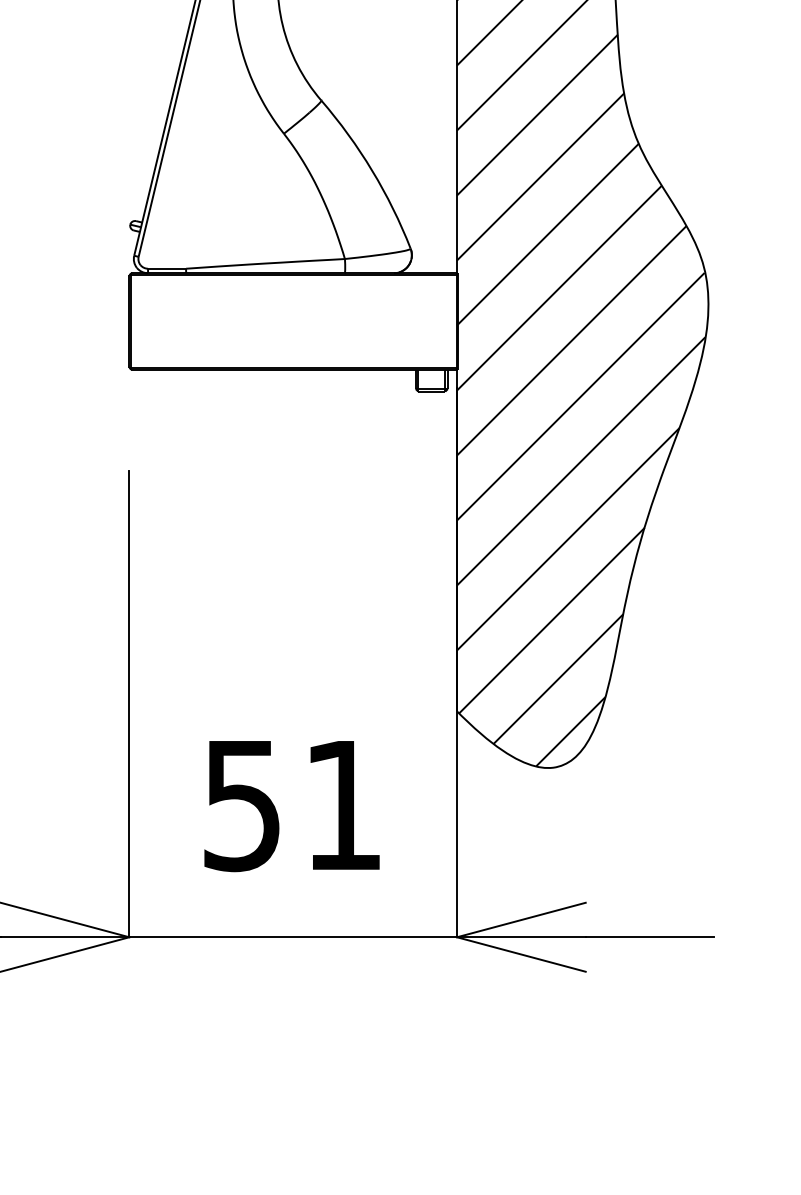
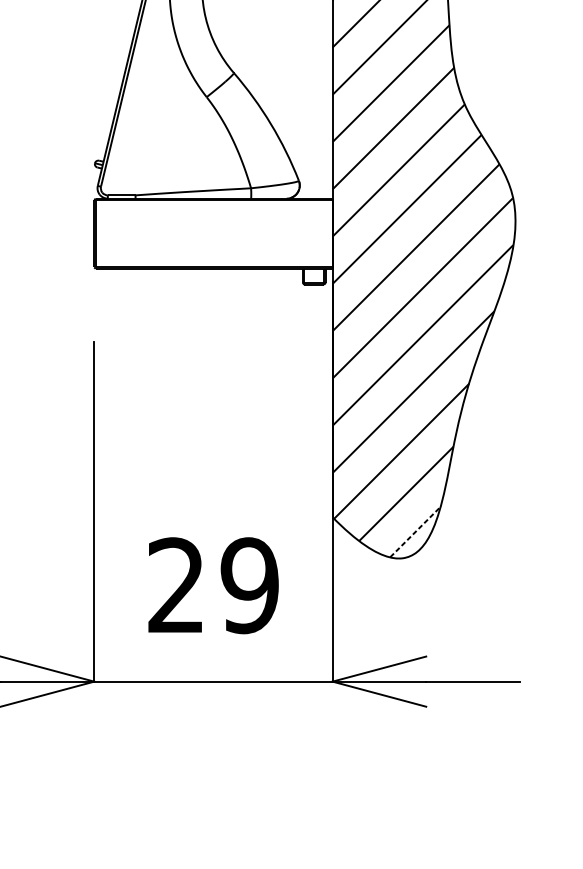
line: (570, 731) -> (415, 531), solid -> dashed
text: (293, 805) -> (213, 585), 51 -> 29

